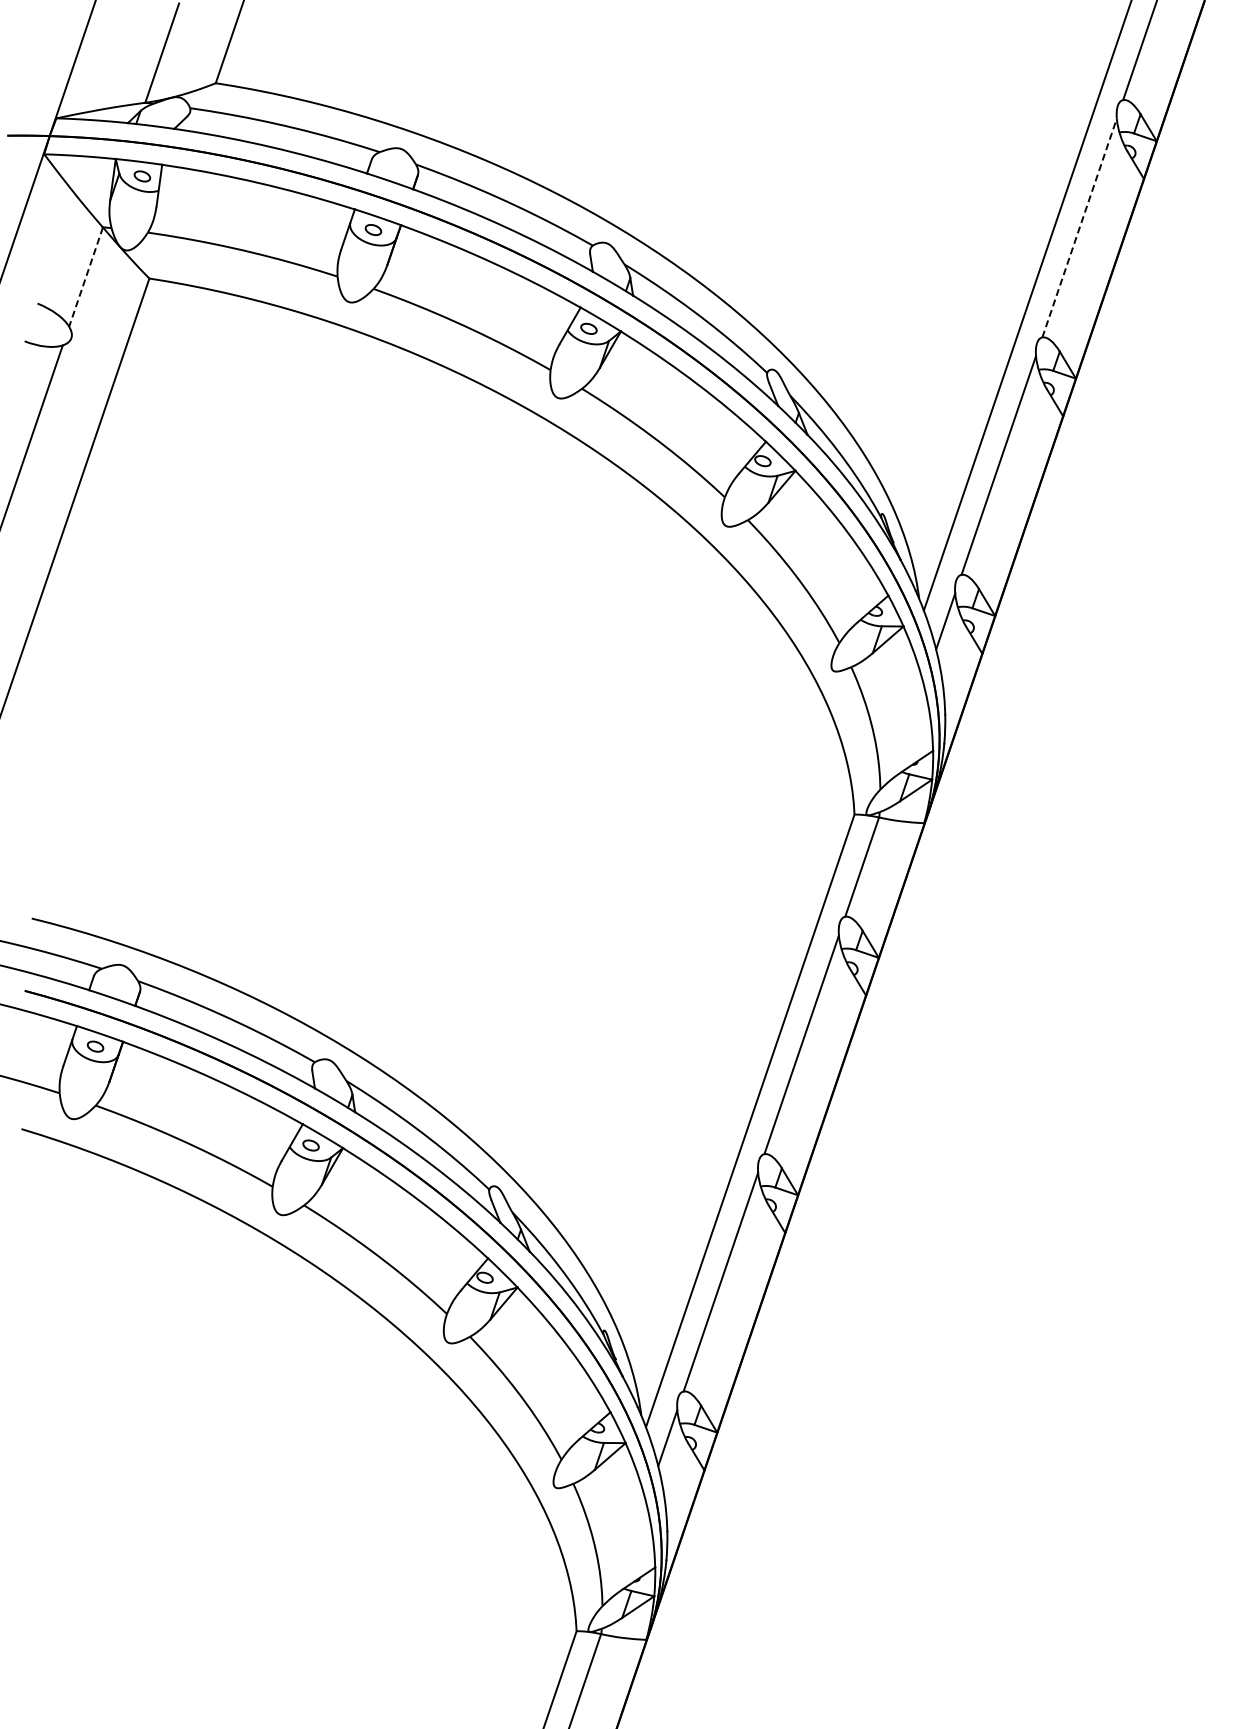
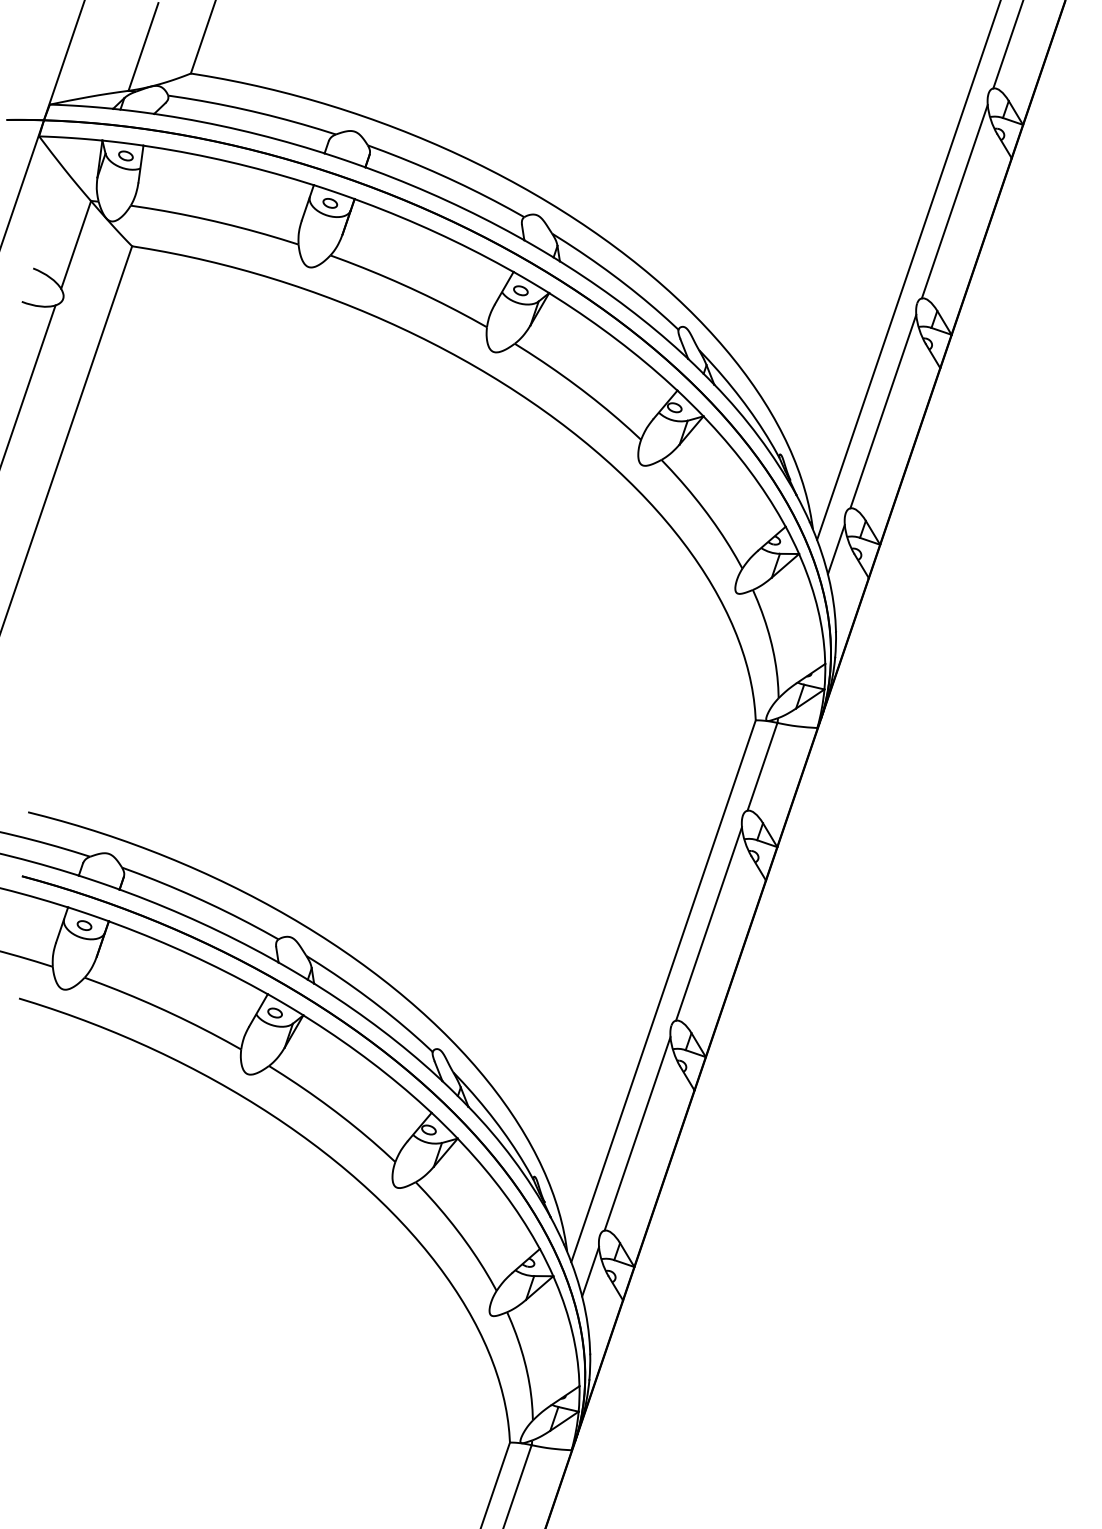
line: (1079, 228) -> (954, 202), dashed -> solid
line: (85, 277) -> (75, 245), dashed -> solid

